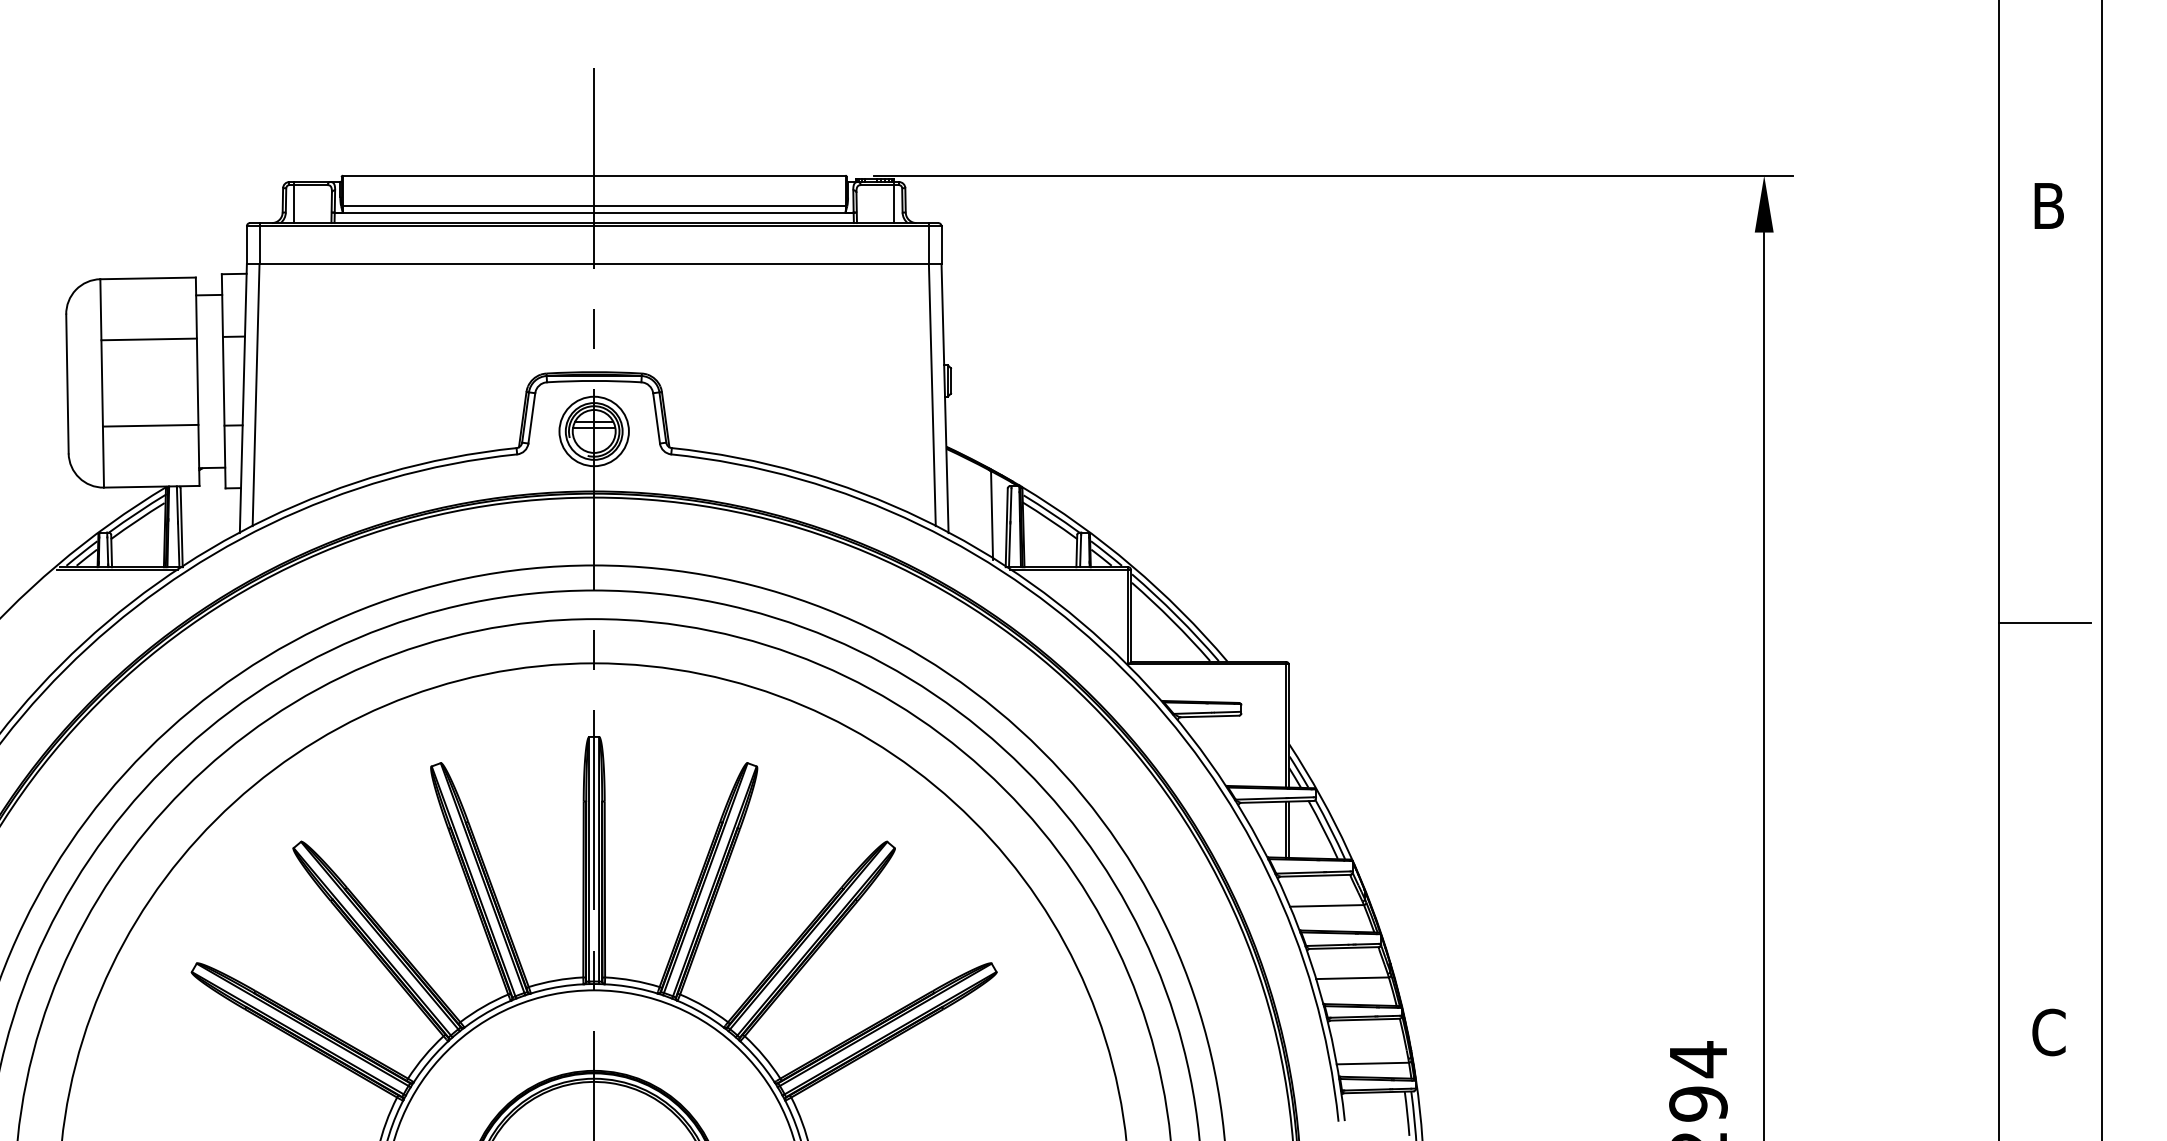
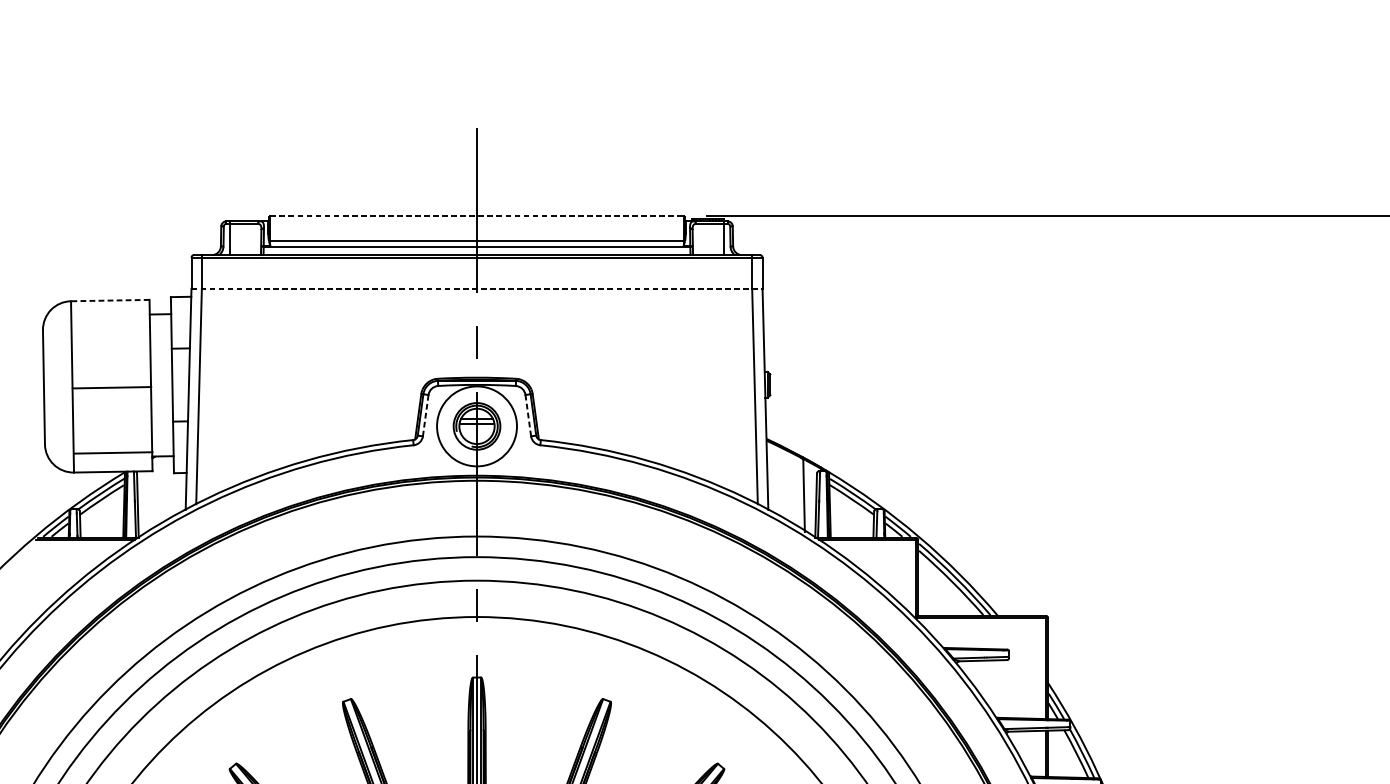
line: (594, 175) -> (477, 215), solid -> dashed
line: (594, 264) -> (477, 289), solid -> dashed
line: (148, 278) -> (110, 300), solid -> dashed
line: (148, 339) -> (111, 387), moved
line: (656, 417) -> (528, 414), solid -> dashed
line: (531, 418) -> (425, 415), solid -> dashed
line: (150, 425) -> (113, 452), moved
circle: (593, 431) -> (476, 426), size x1.4

